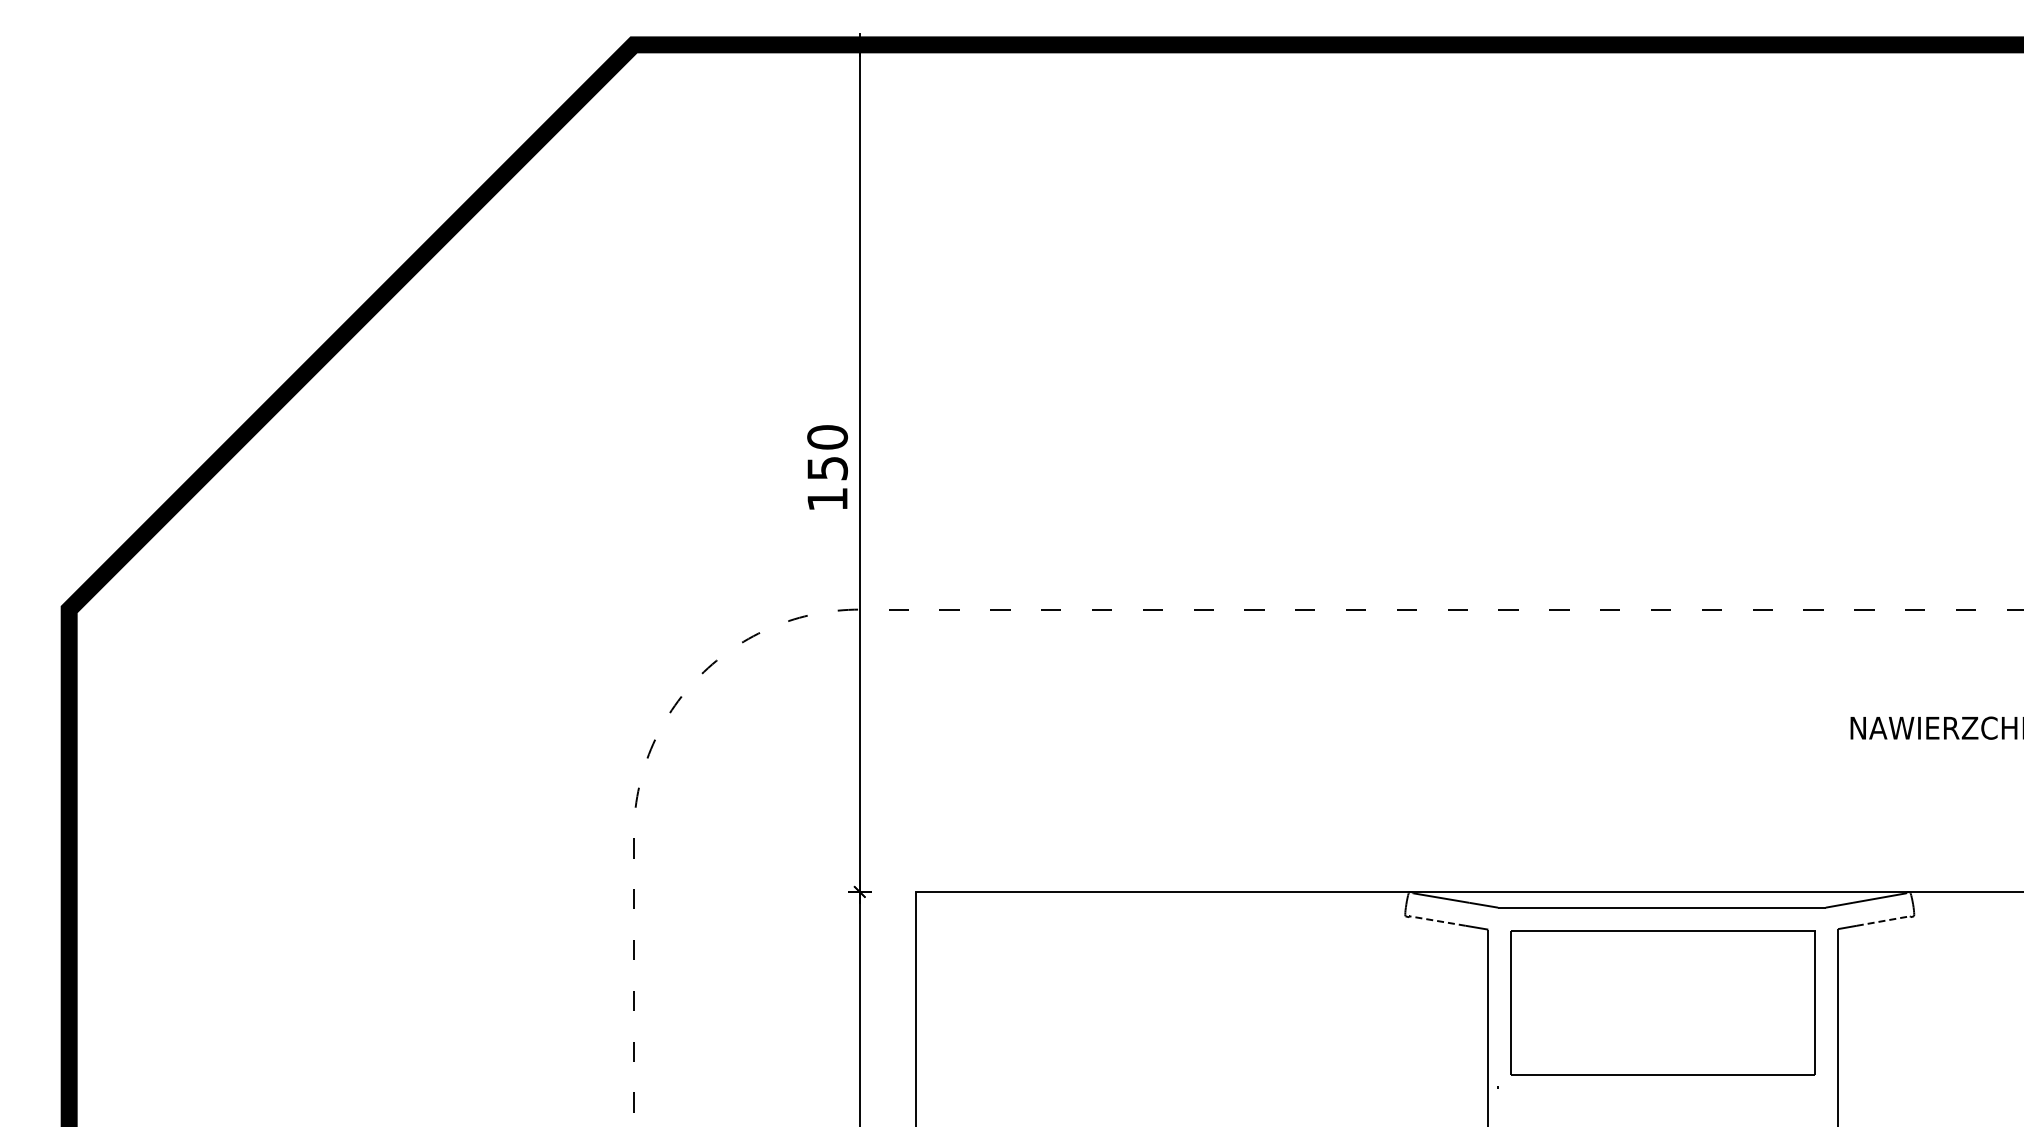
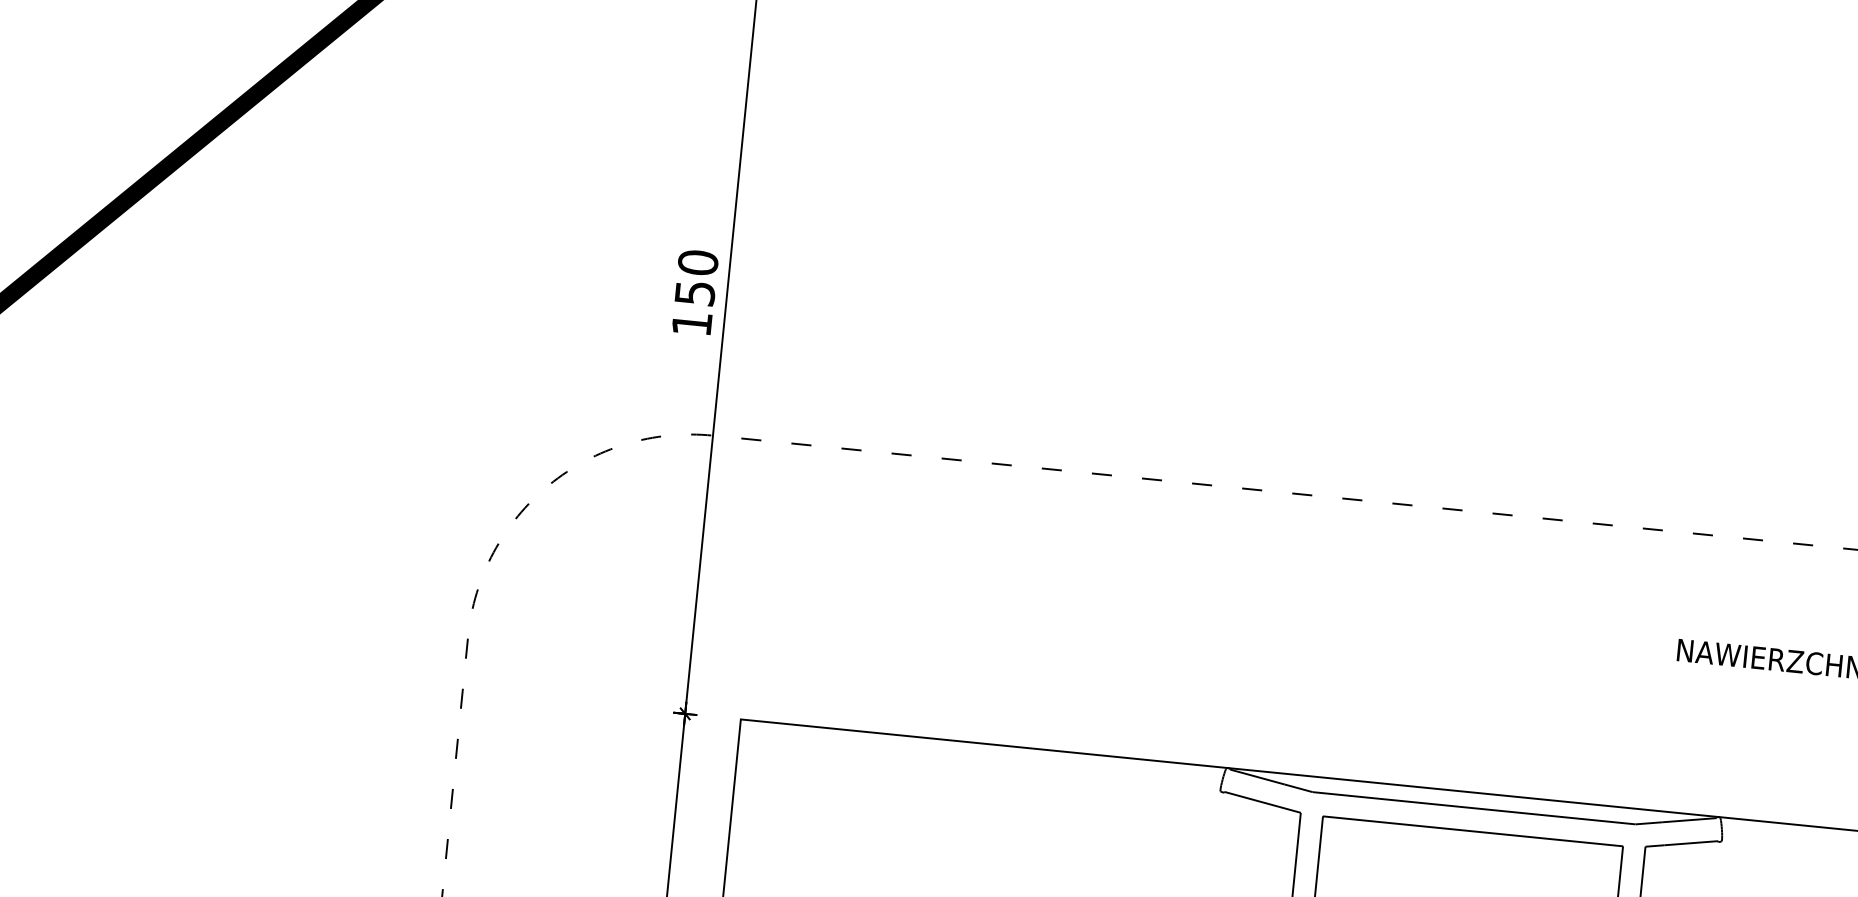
line: (1437, 920) -> (1251, 798), dashed -> solid
line: (1883, 920) -> (1691, 842), dashed -> solid

